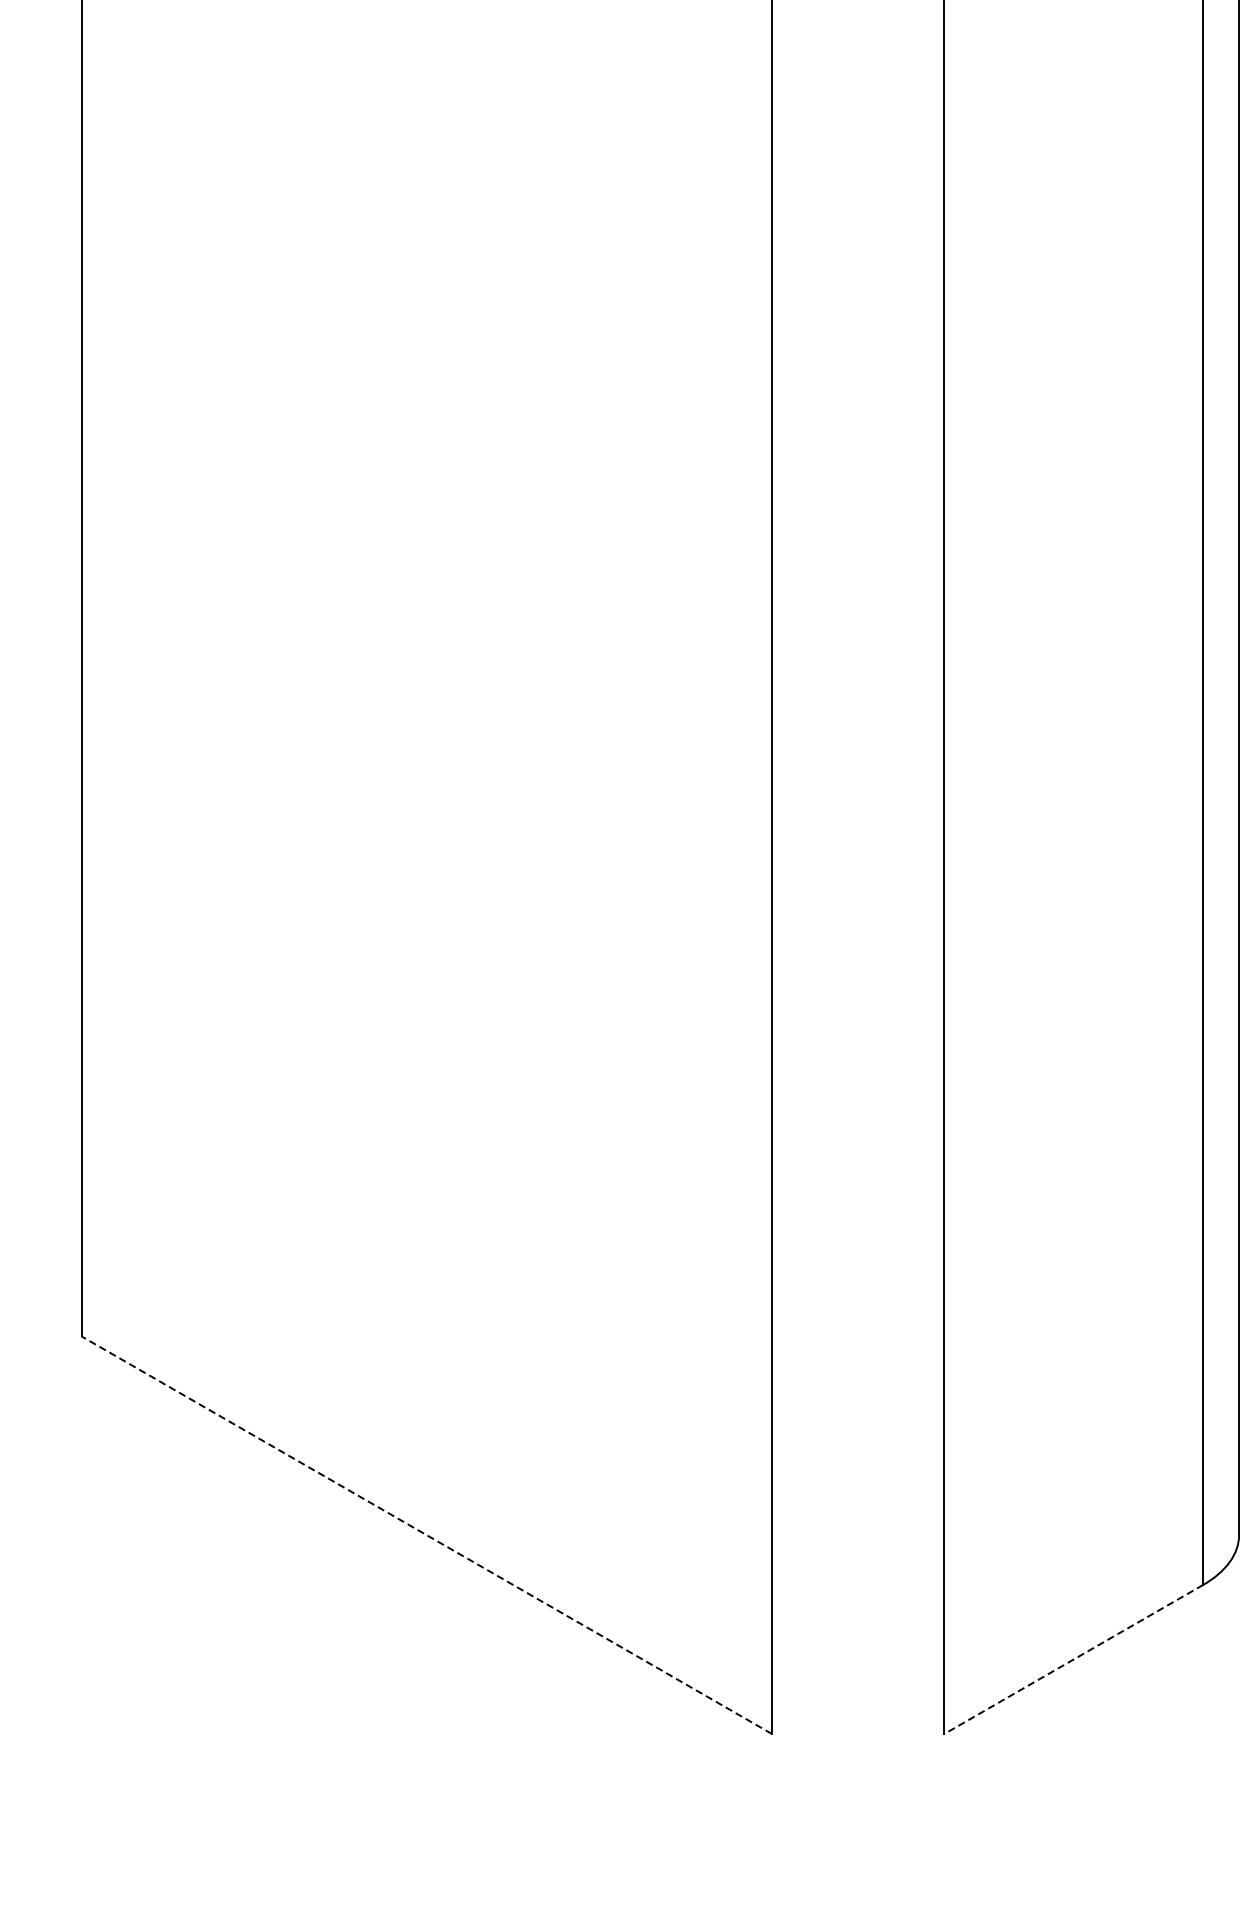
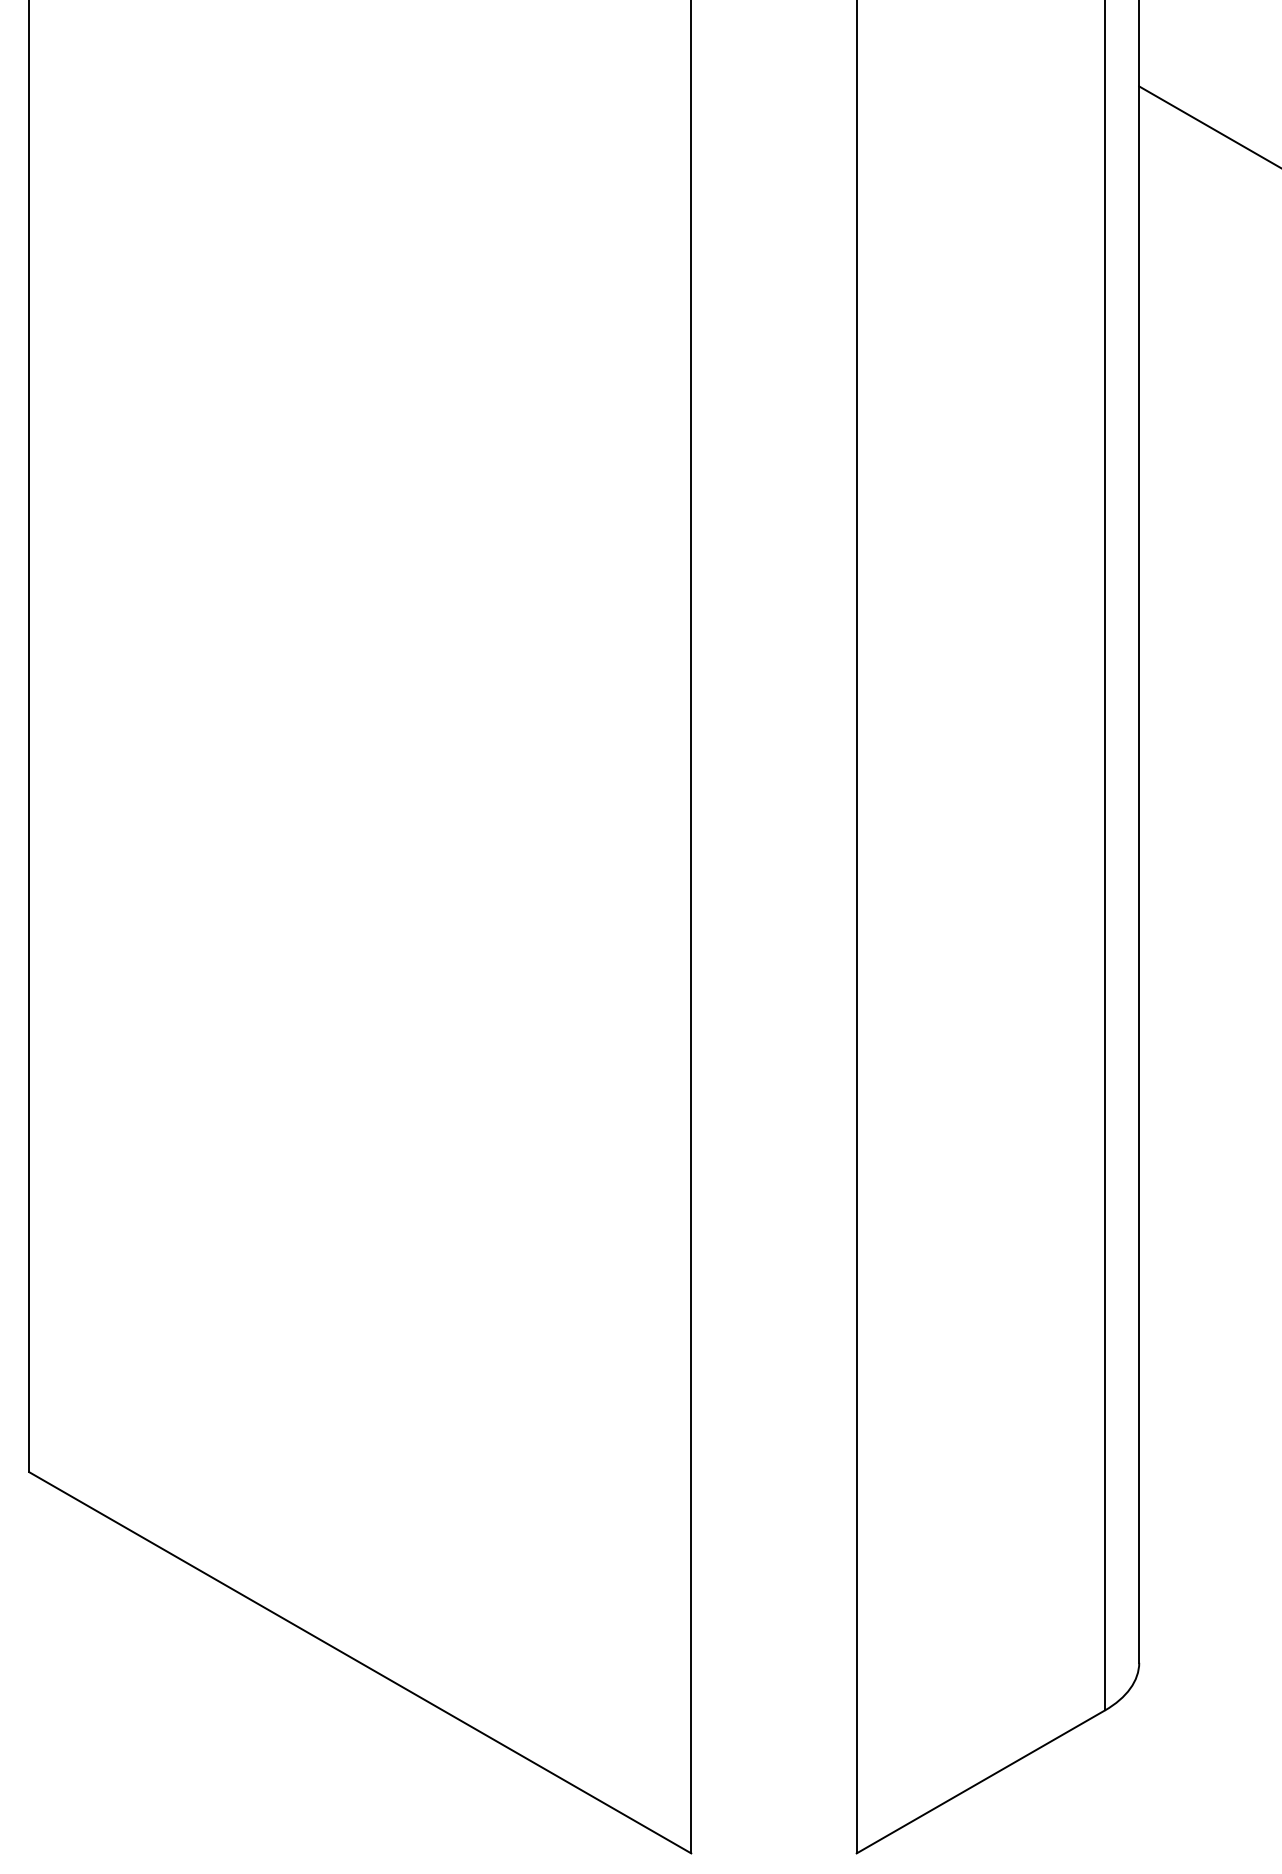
line: (426, 1534) -> (360, 1662), dashed -> solid
line: (1073, 1659) -> (980, 1782), dashed -> solid

